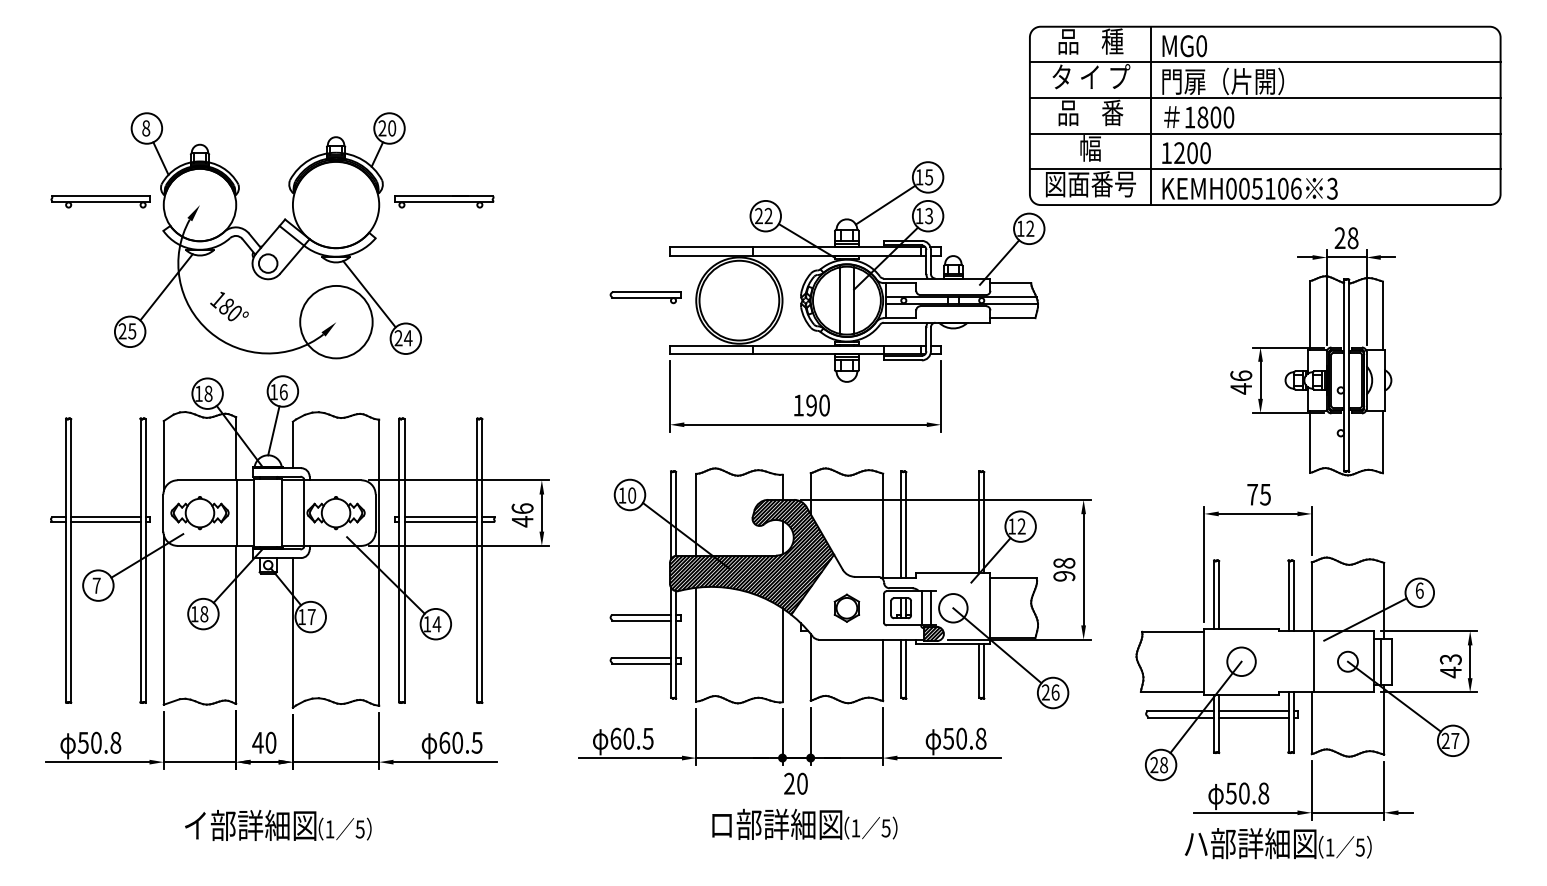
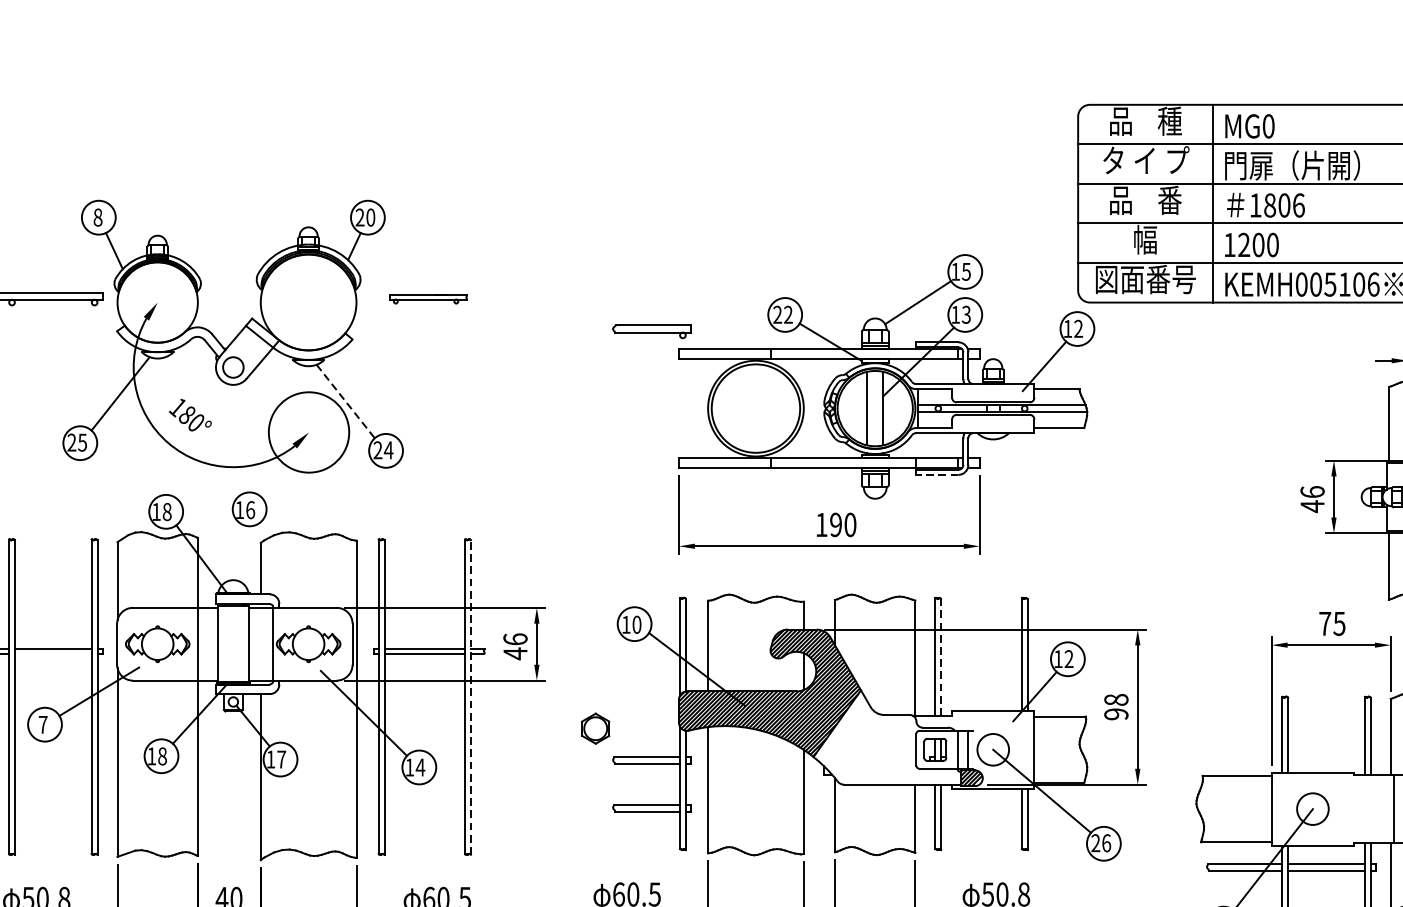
text: (1228, 117) -> (1298, 205), 1800 -> 1806
part: (444, 201) -> (428, 298), size x0.7
line: (369, 294) -> (345, 401), solid -> dashed
part: (645, 297) -> (651, 331), moved
line: (902, 360) -> (936, 474), solid -> dashed
line: (273, 430) -> (239, 552), removed
line: (105, 522) -> (52, 654), removed
line: (906, 524) -> (941, 656), solid -> dashed
line: (482, 561) -> (471, 697), solid -> dashed
part: (846, 607) -> (595, 727), moved

